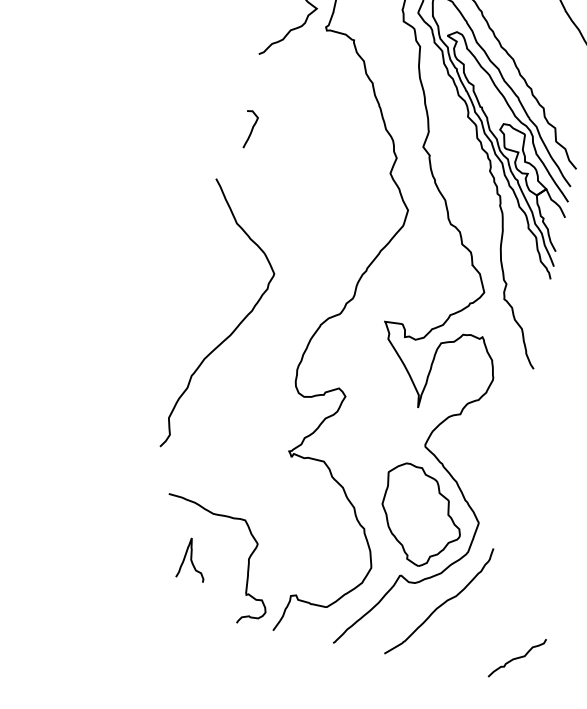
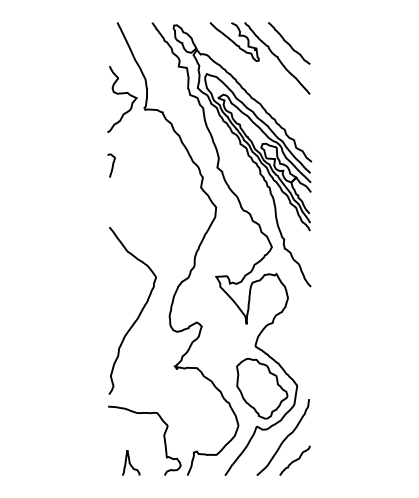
curve: (251, 129) -> (112, 165), moved
curve: (233, 328) -> (138, 314), moved
curve: (192, 558) -> (130, 462), moved
curve: (516, 657) -> (294, 460), moved

